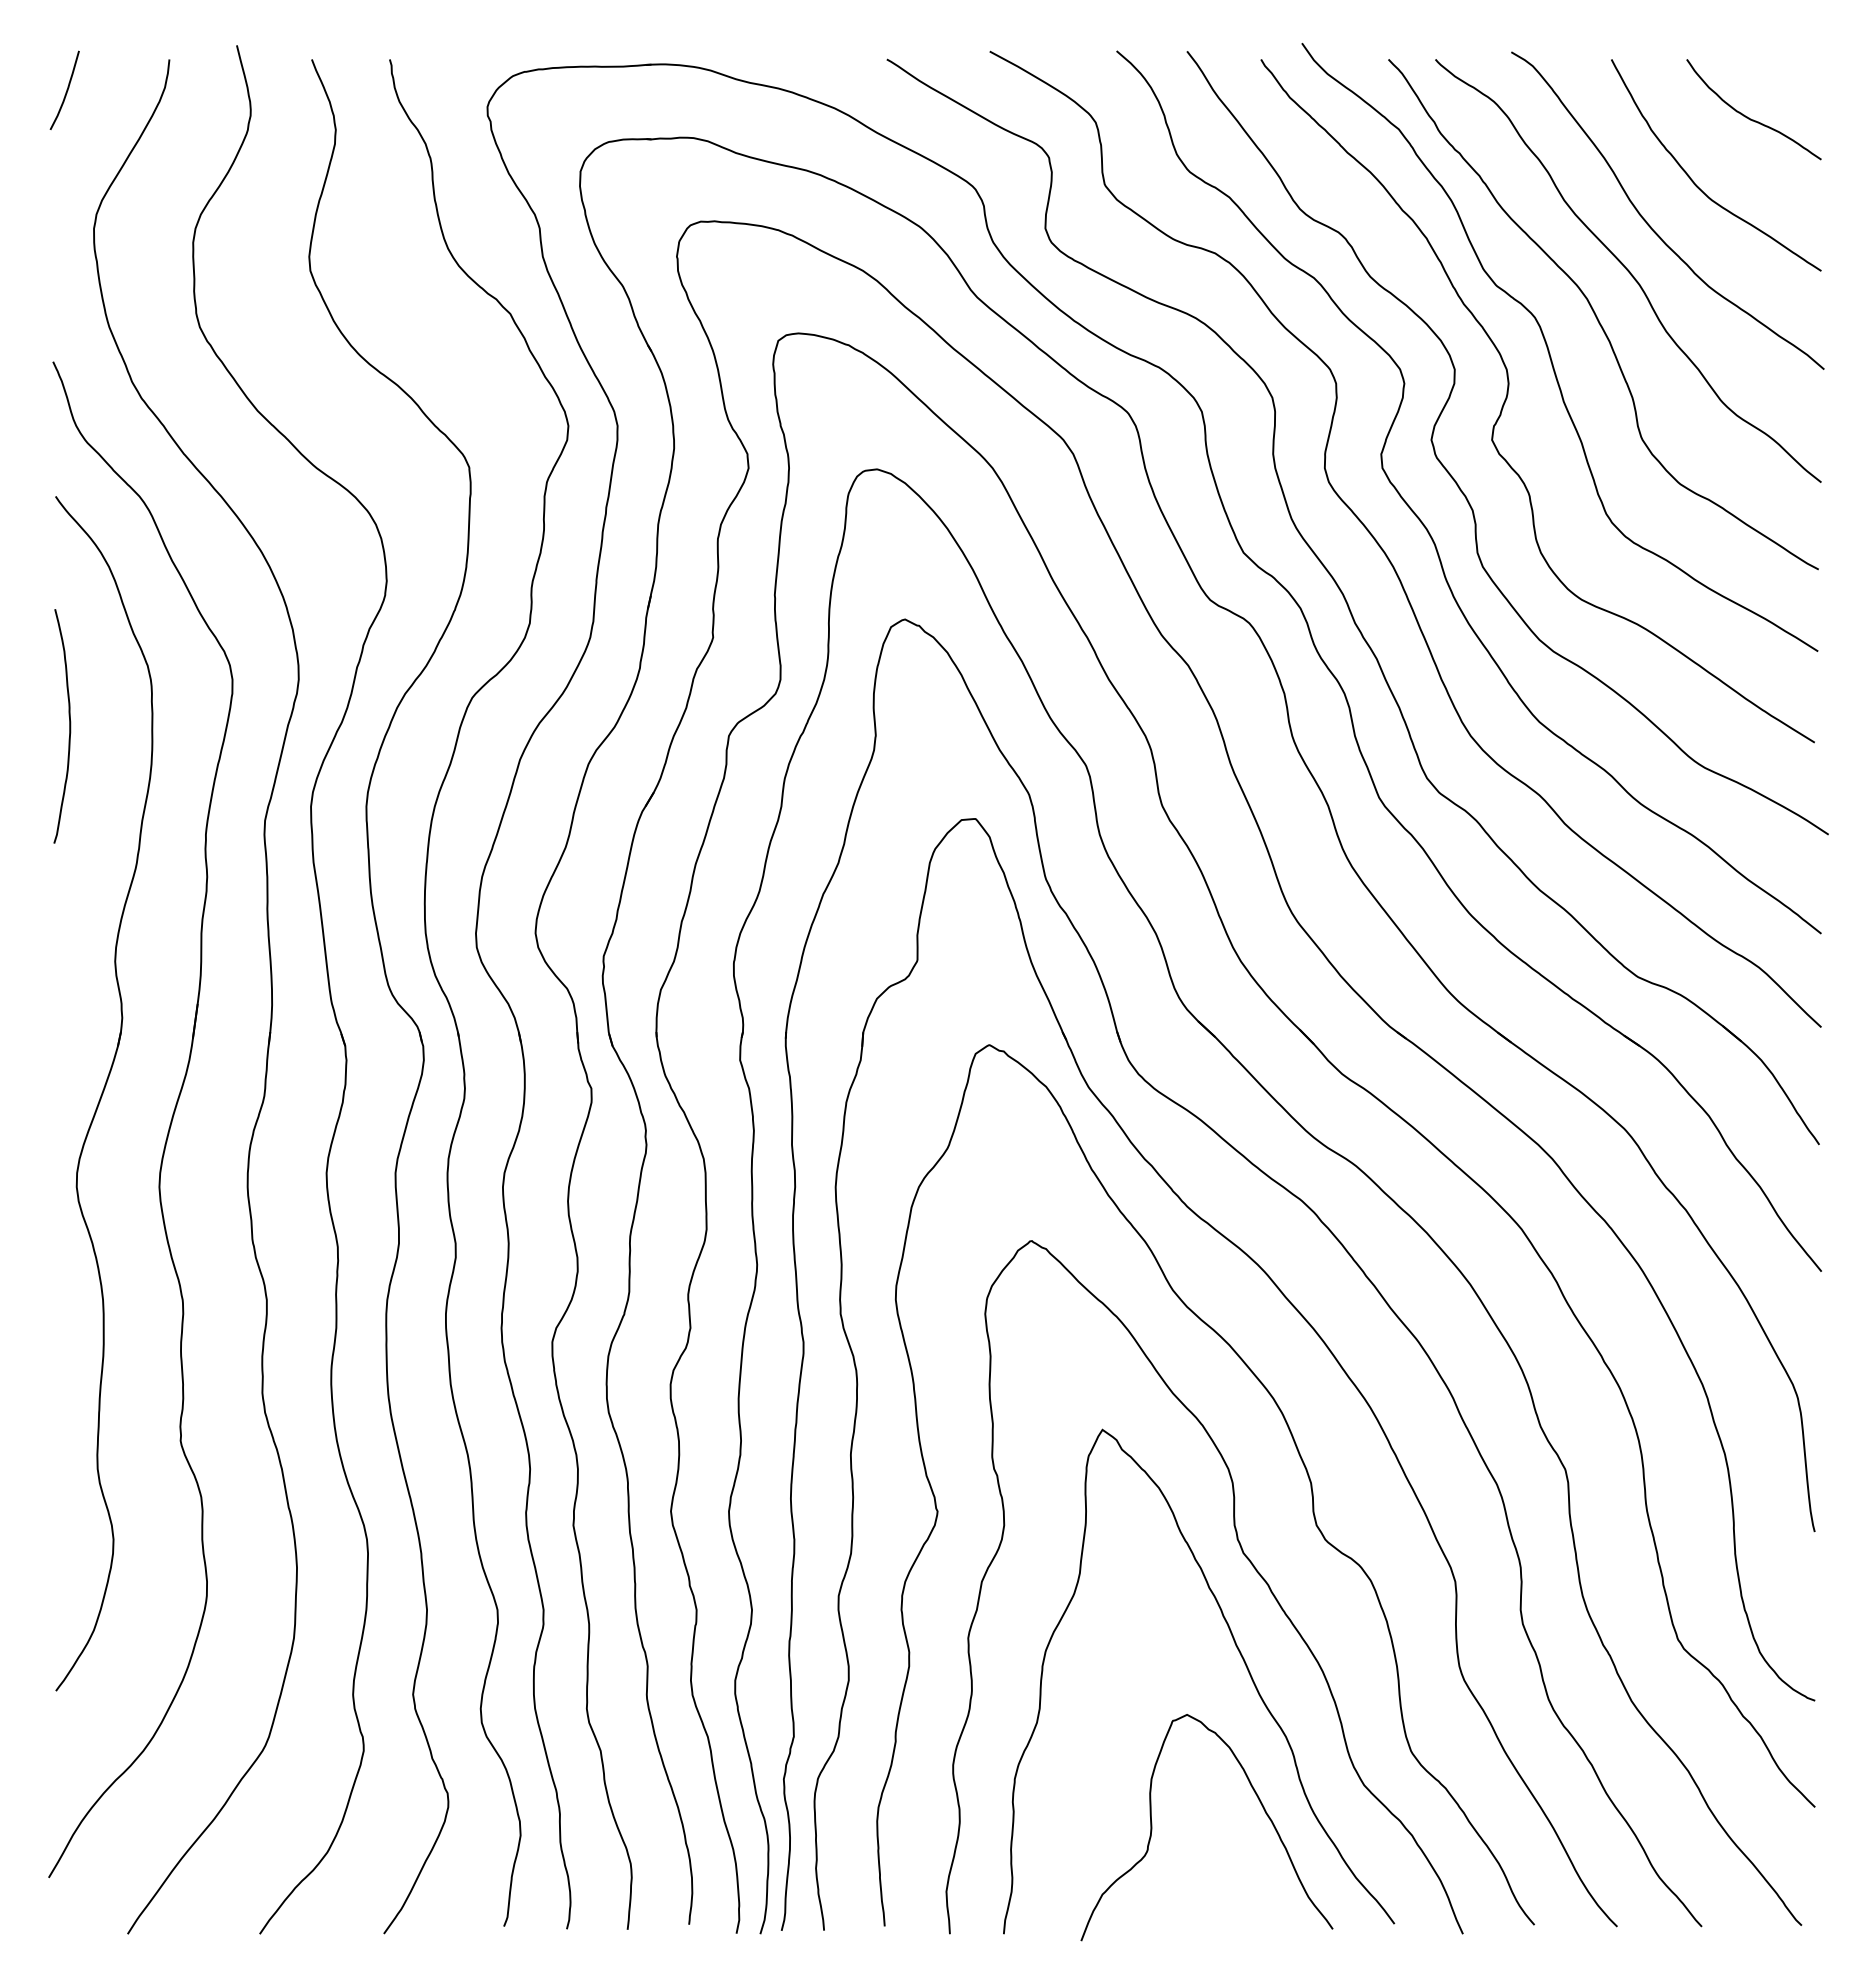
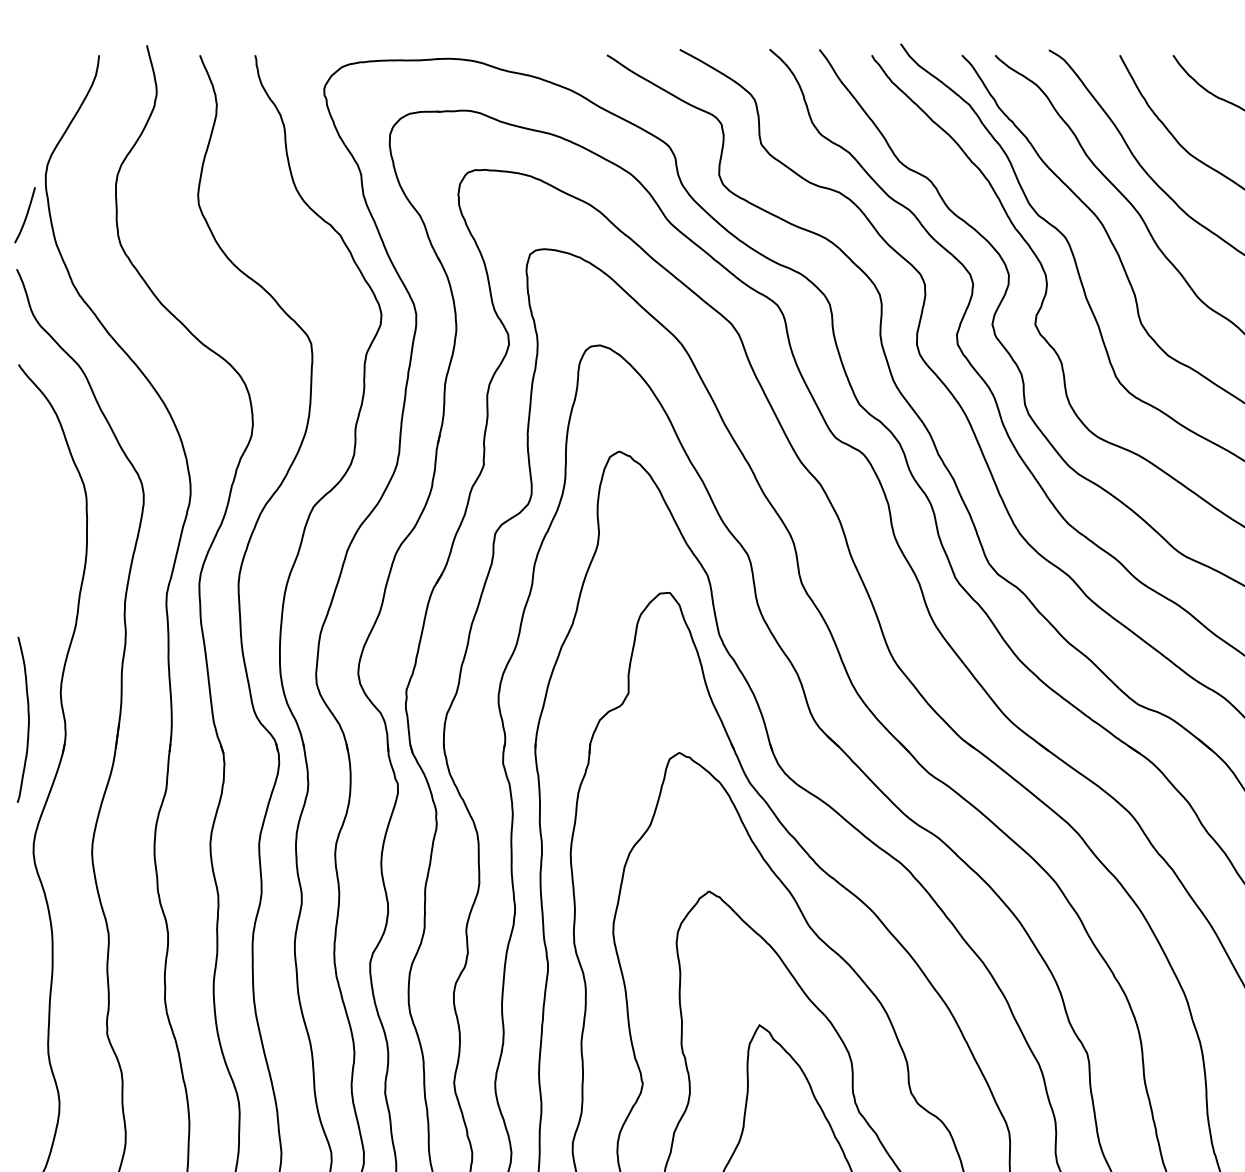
curve: (66, 89) -> (26, 214), moved
curve: (69, 726) -> (28, 719), moved

